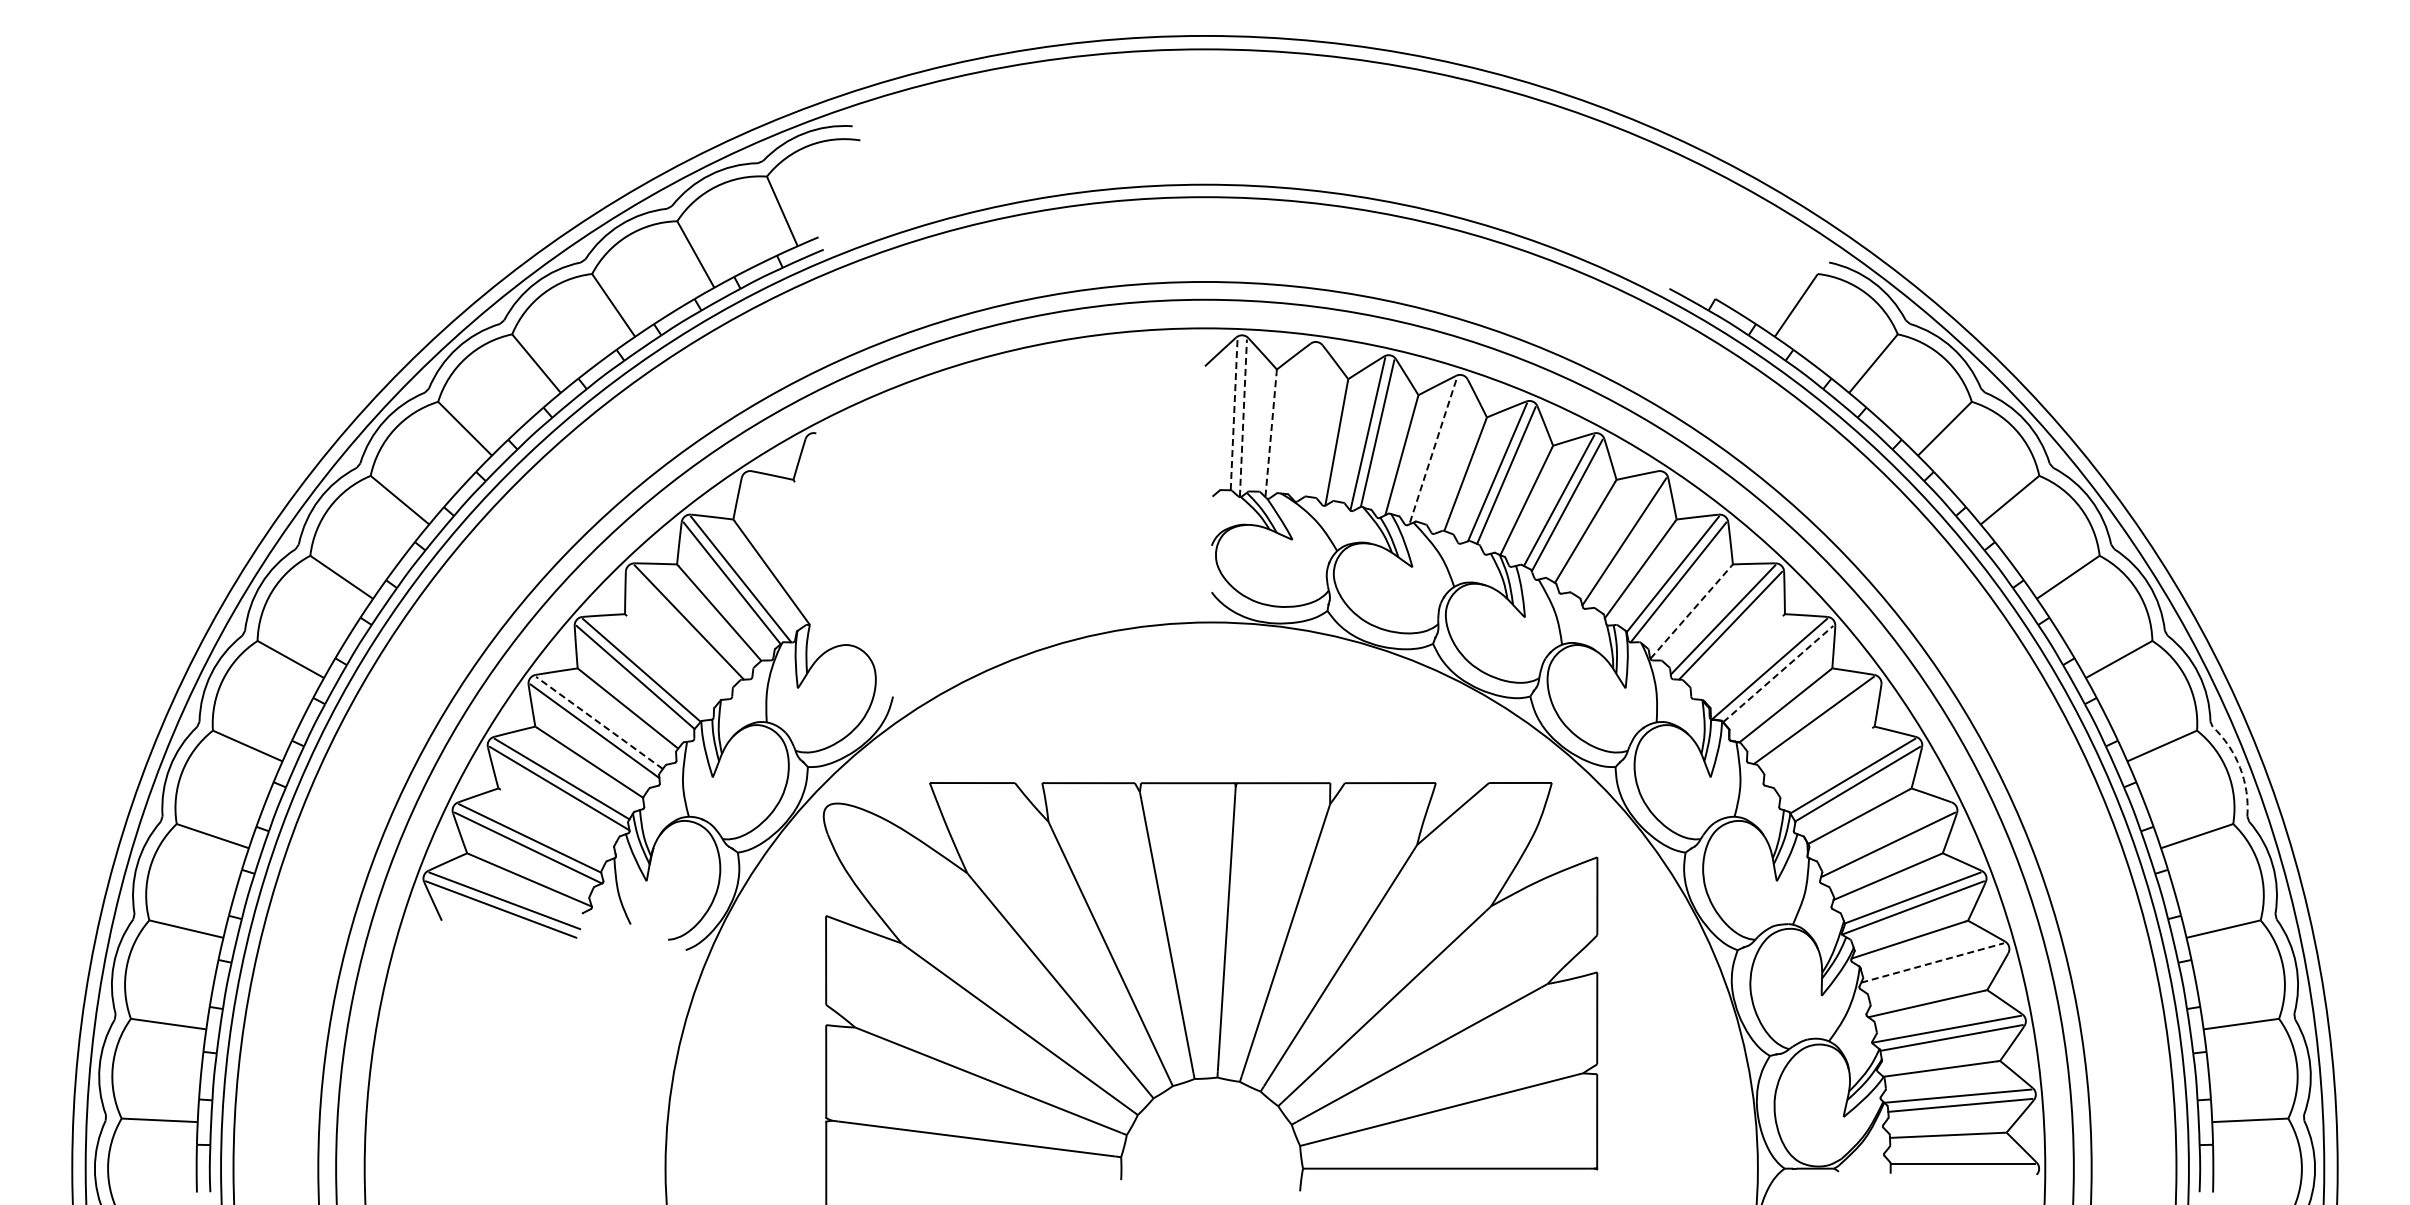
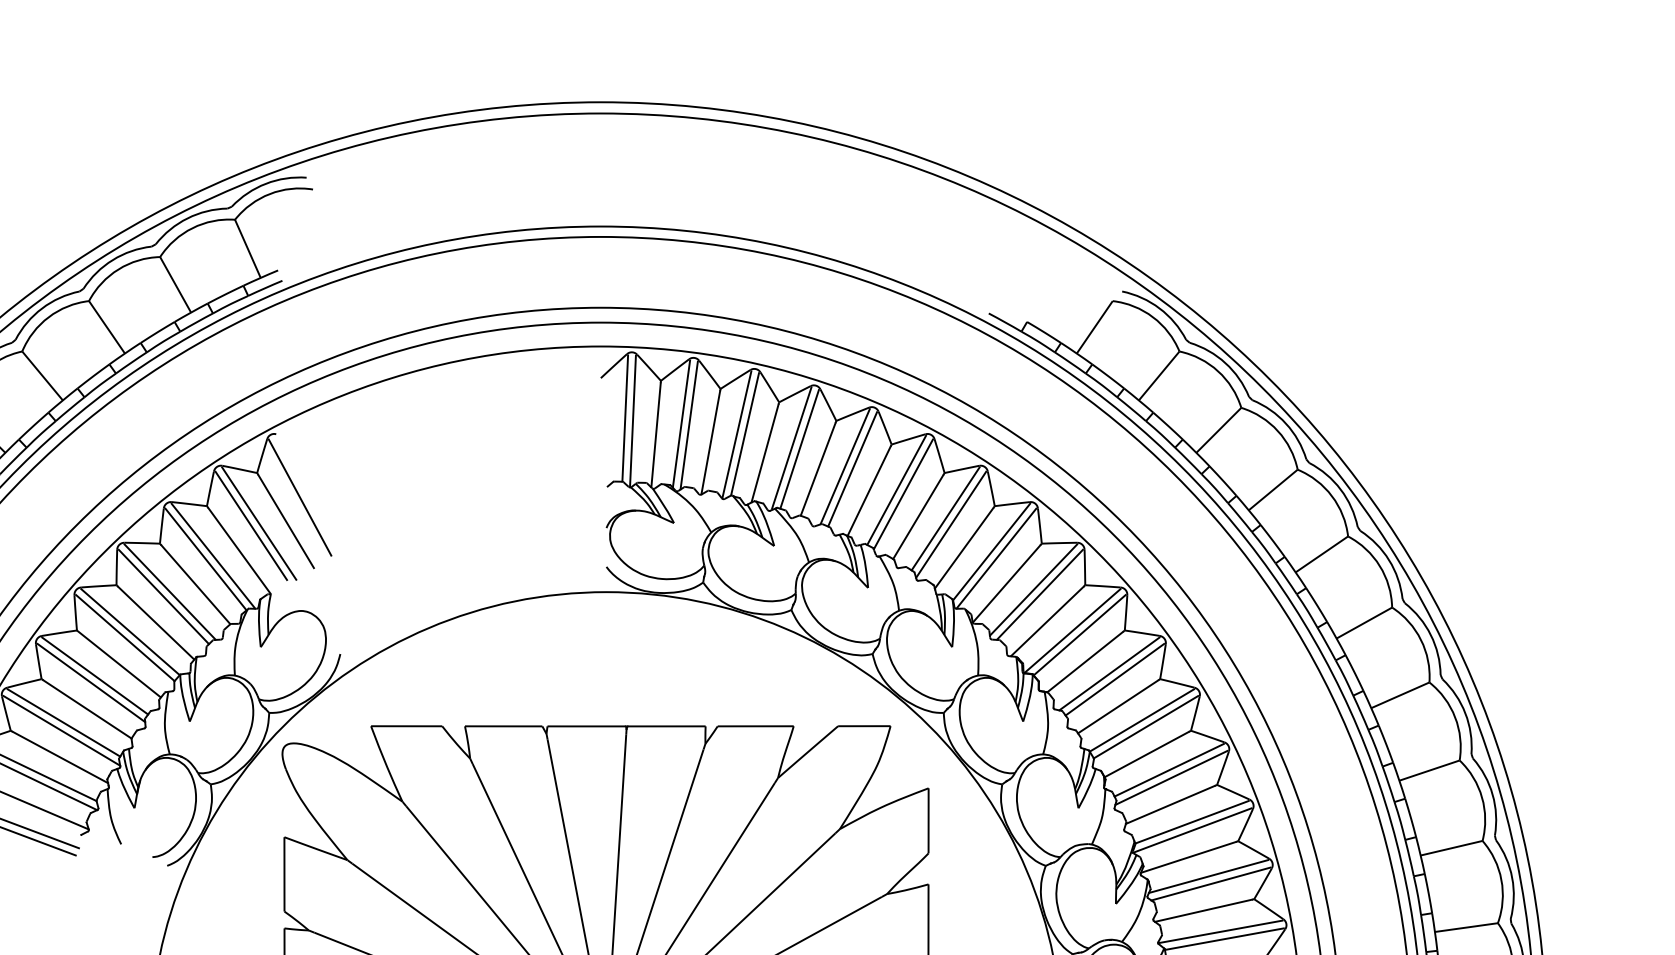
line: (1234, 414) -> (625, 418), dashed -> solid
line: (1243, 418) -> (633, 421), dashed -> solid
line: (1301, 421) -> (681, 424), added
line: (1310, 422) -> (689, 425), added
line: (1271, 434) -> (656, 435), dashed -> solid
line: (1433, 449) -> (791, 447), dashed -> solid
line: (1442, 451) -> (799, 449), added
line: (844, 508) -> (299, 496), added
line: (1617, 534) -> (945, 518), added
line: (827, 537) -> (285, 521), added
line: (795, 540) -> (258, 523), added
line: (786, 542) -> (251, 525), added
line: (1691, 612) -> (1007, 583), dashed -> solid
line: (681, 627) -> (163, 596), added
line: (1739, 657) -> (1047, 621), added
line: (672, 659) -> (156, 623), added
line: (1778, 673) -> (1079, 634), dashed -> solid
line: (599, 722) -> (95, 675), dashed -> solid
line: (1820, 727) -> (1114, 679), added
line: (1824, 759) -> (1118, 706), added
arc: (2240, 767) -> (1465, 713), dashed -> solid
line: (557, 820) -> (60, 757), added
line: (1885, 835) -> (1169, 770), added
line: (1933, 962) -> (1209, 876), dashed -> solid
line: (1935, 971) -> (1211, 883), added

